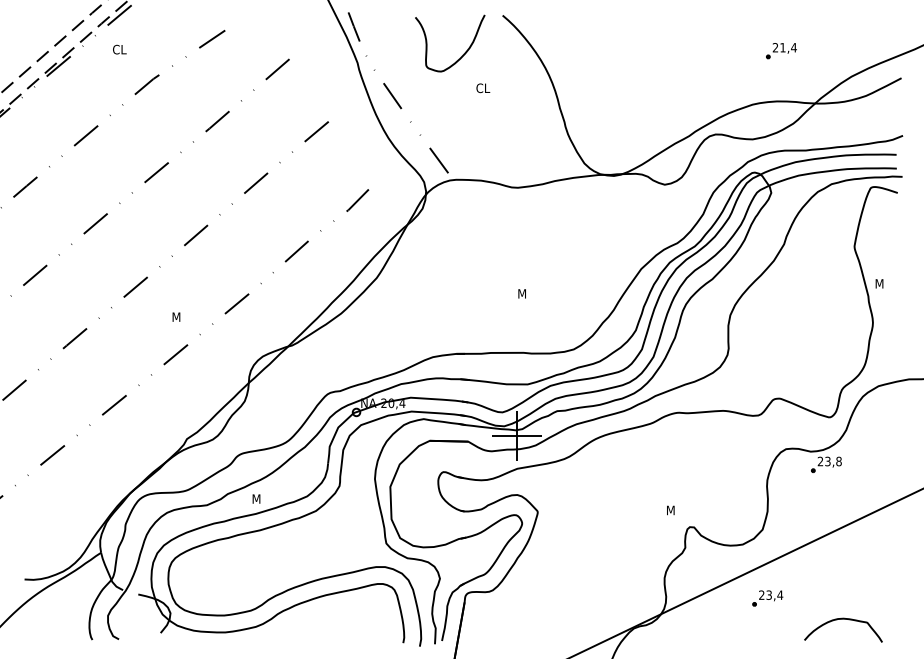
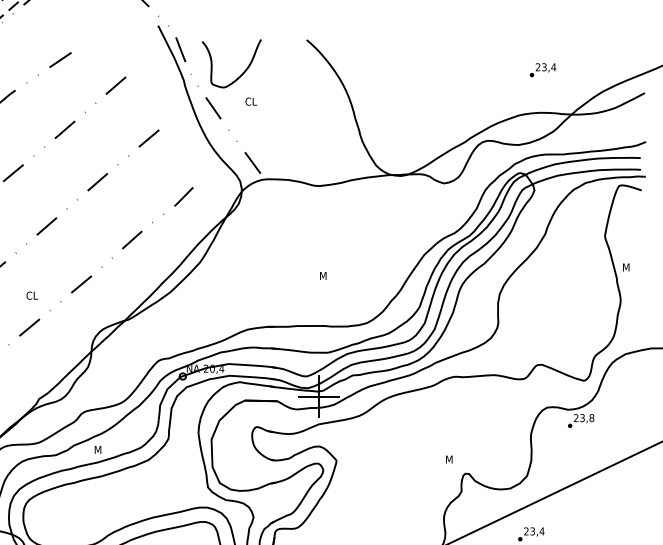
text: (782, 47) -> (543, 67), 21,4 -> 23,4
curve: (462, 54) -> (242, 73), moved
text: (483, 88) -> (251, 101), moved
text: (178, 316) -> (31, 295), M -> CL

